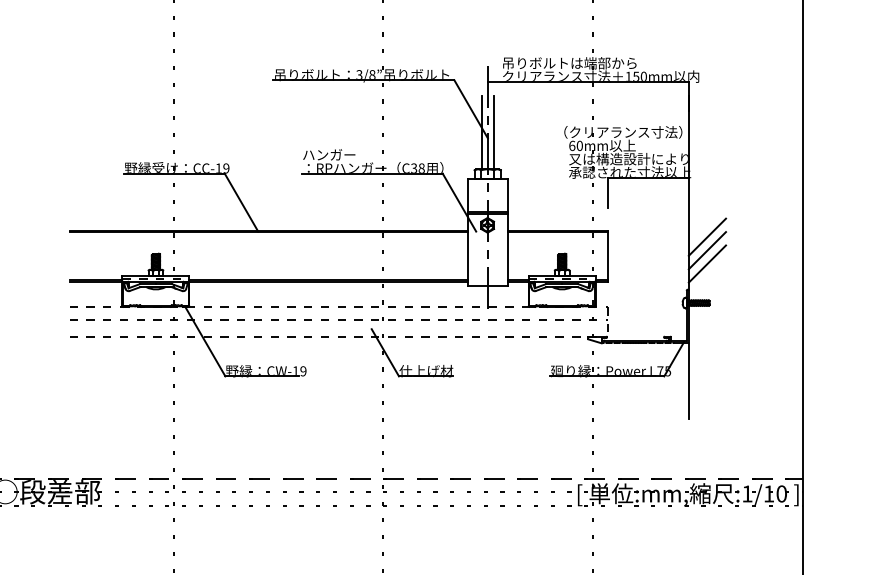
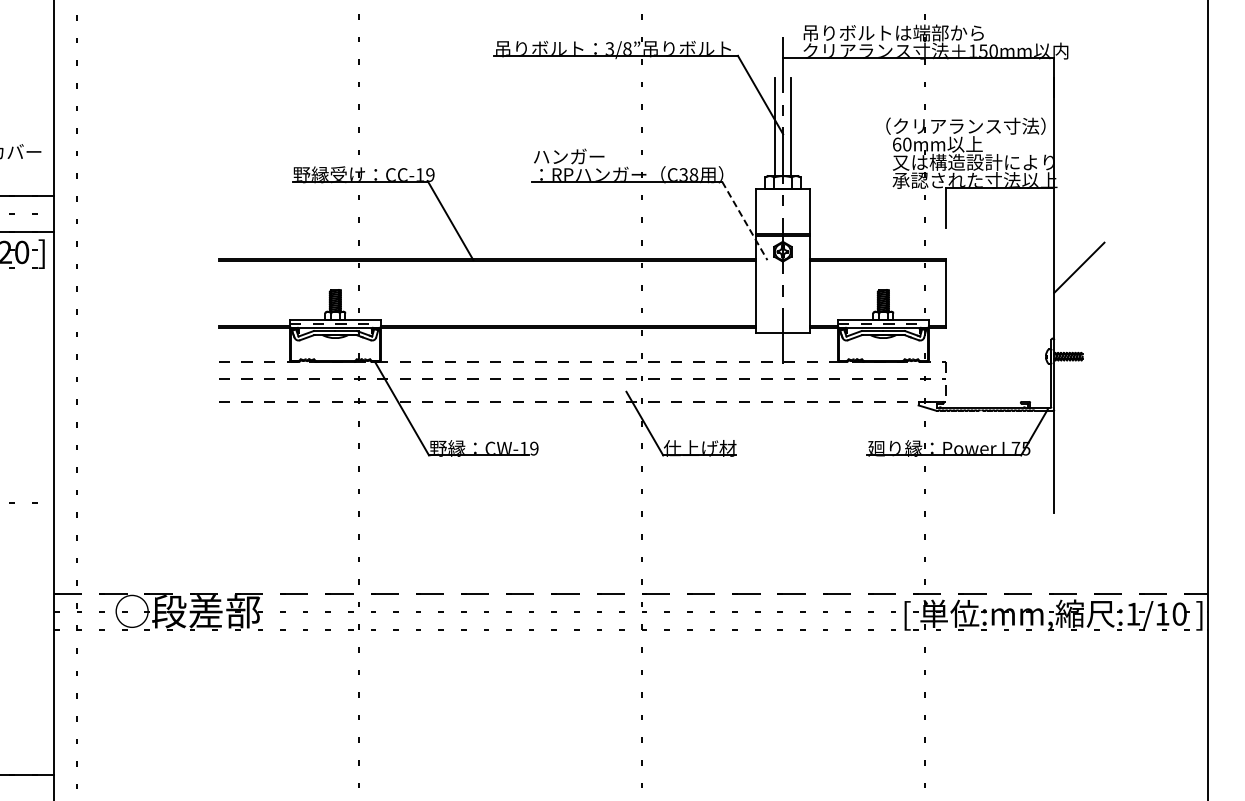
line: (459, 202) -> (745, 221), solid -> dashed
line: (707, 250) -> (1079, 285), removed
line: (707, 263) -> (1079, 303), removed

